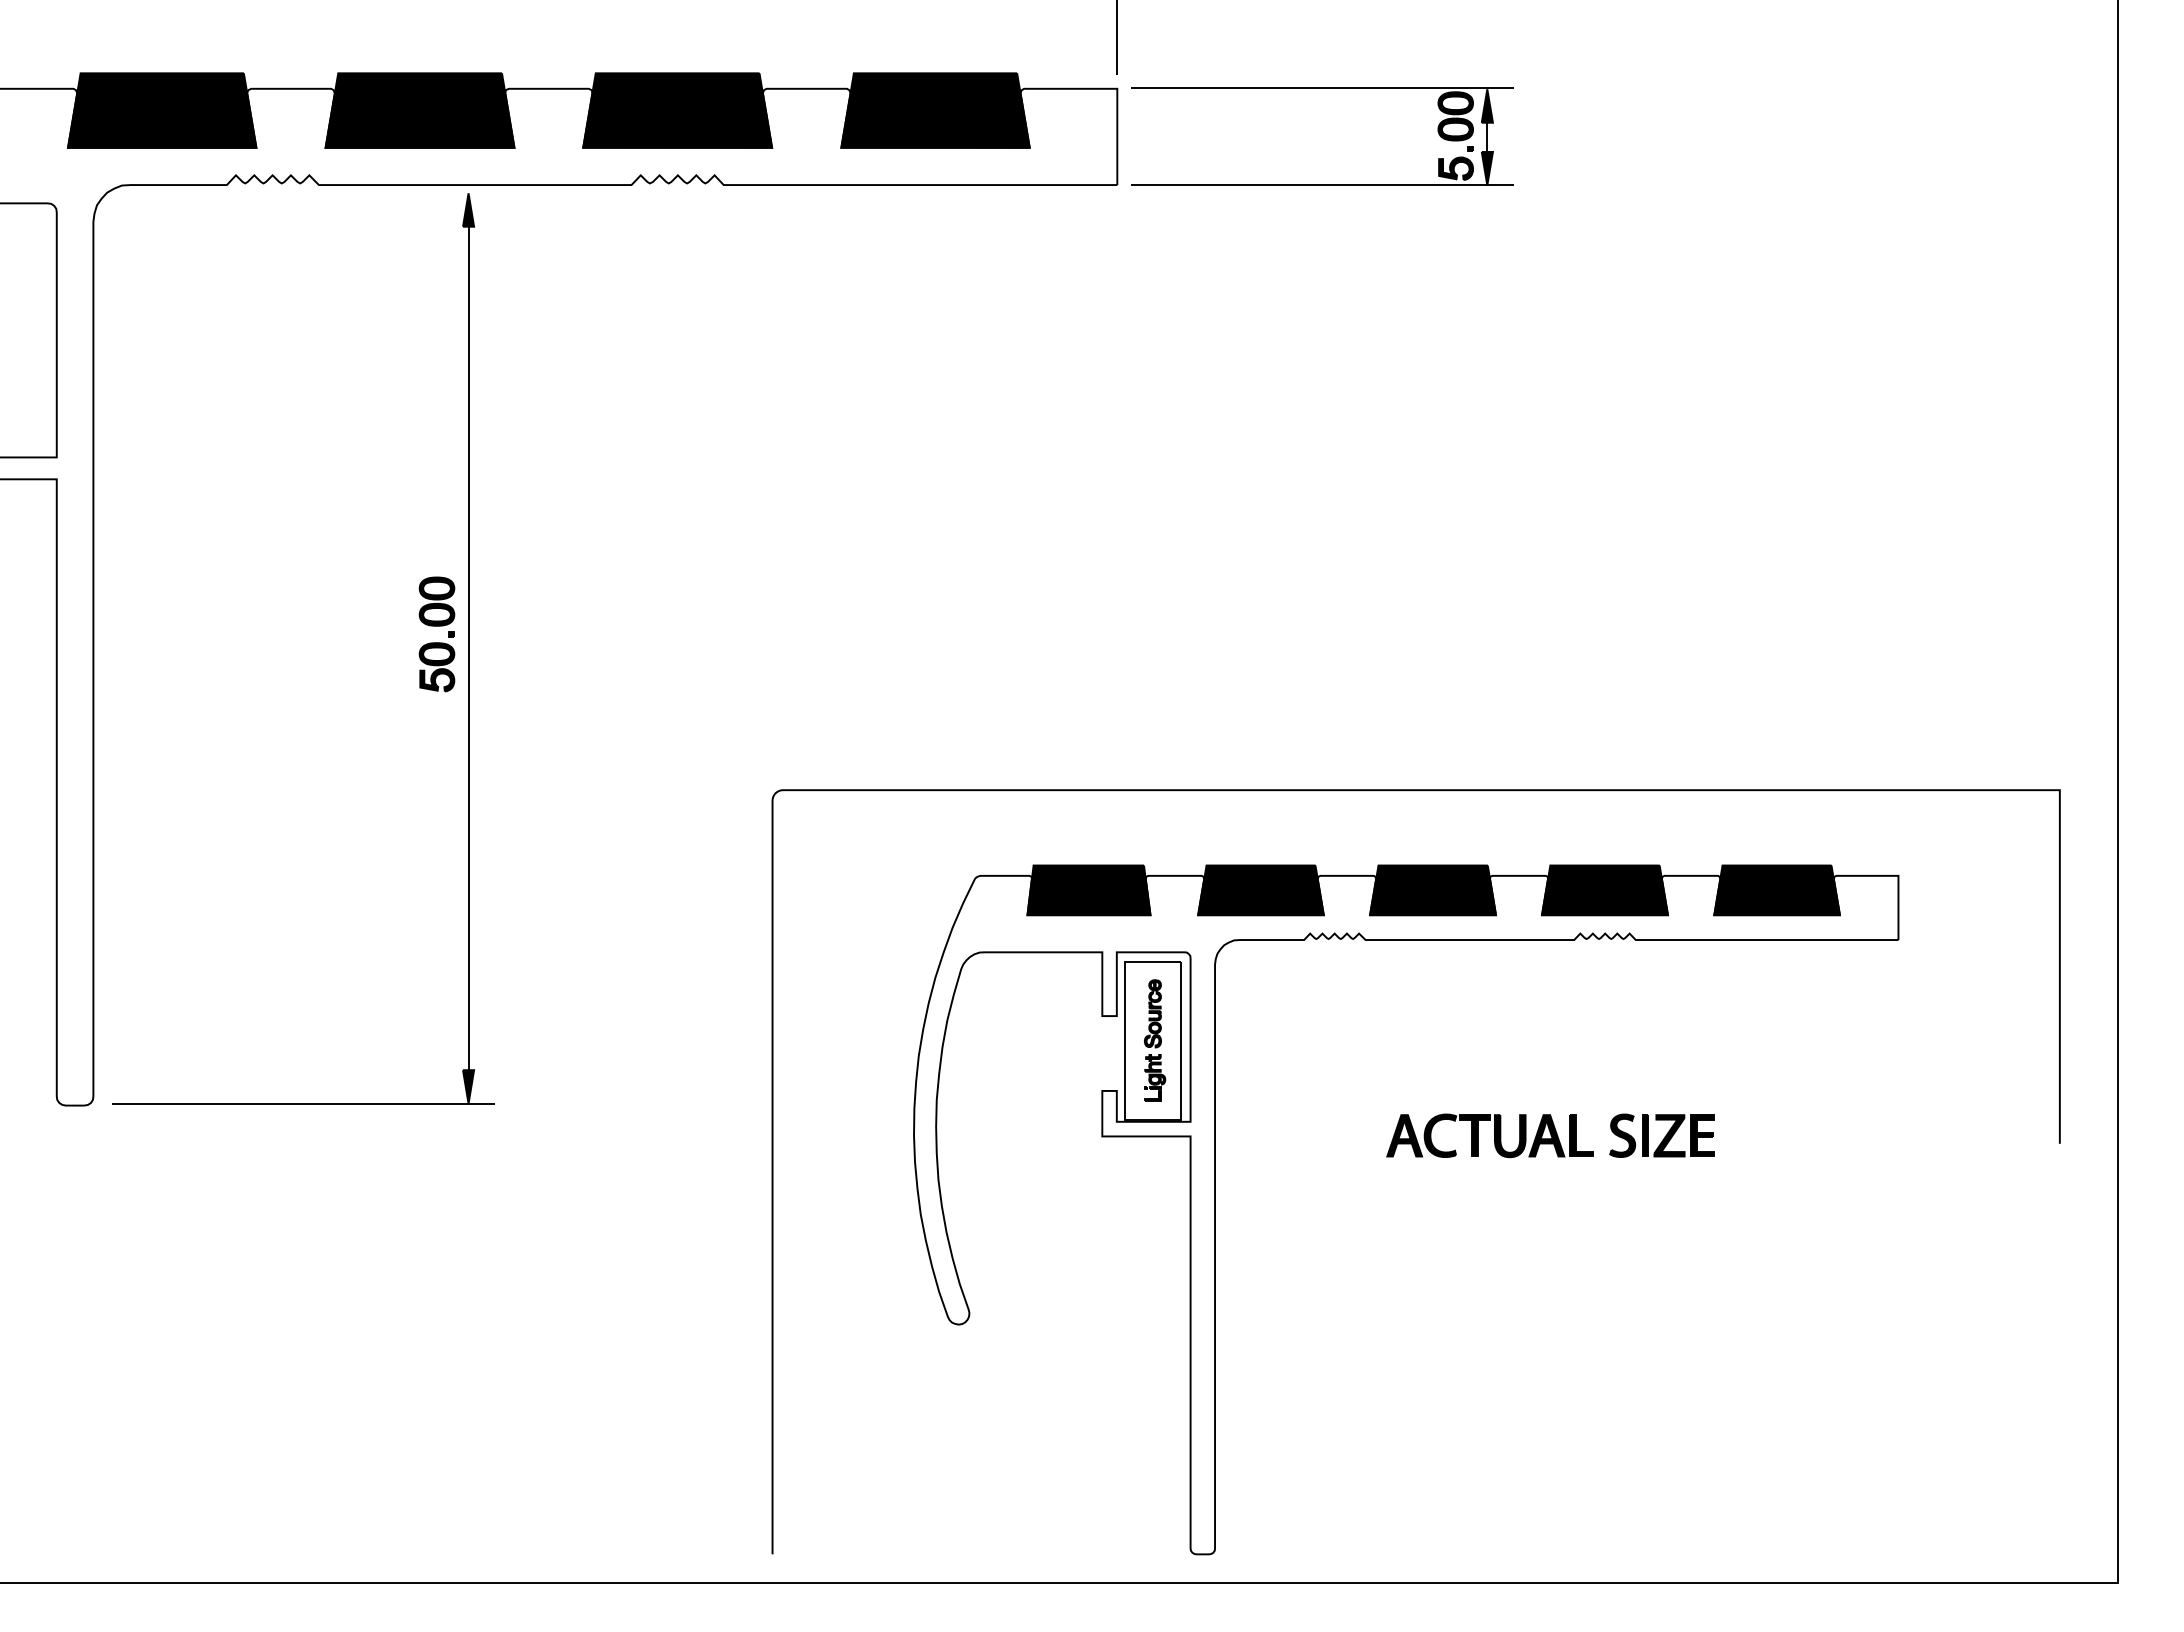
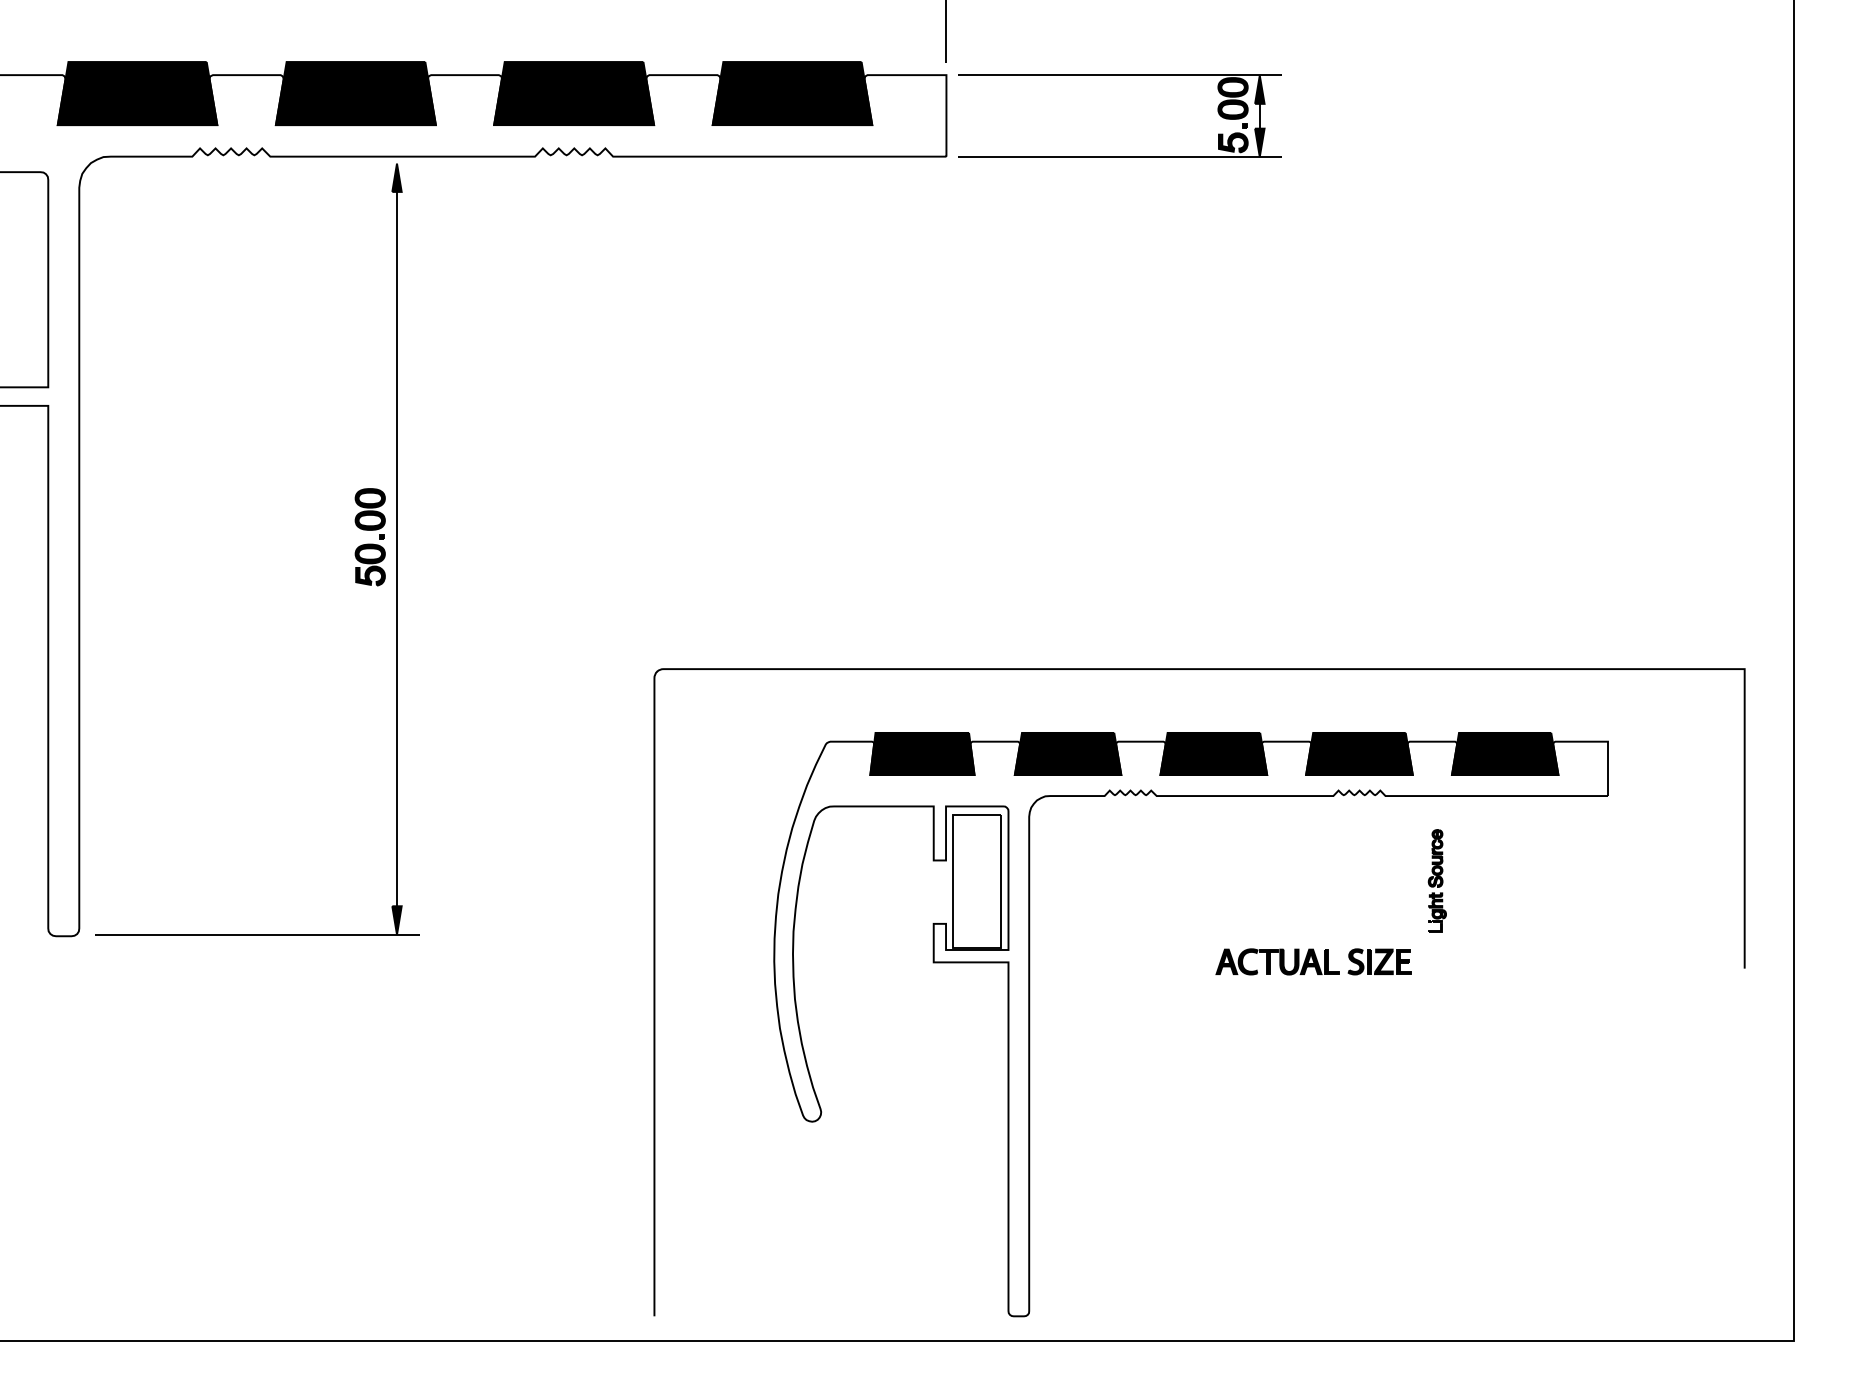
part: (1155, 1040) -> (1437, 881), moved
part: (1550, 1135) -> (1313, 961), size x0.7

